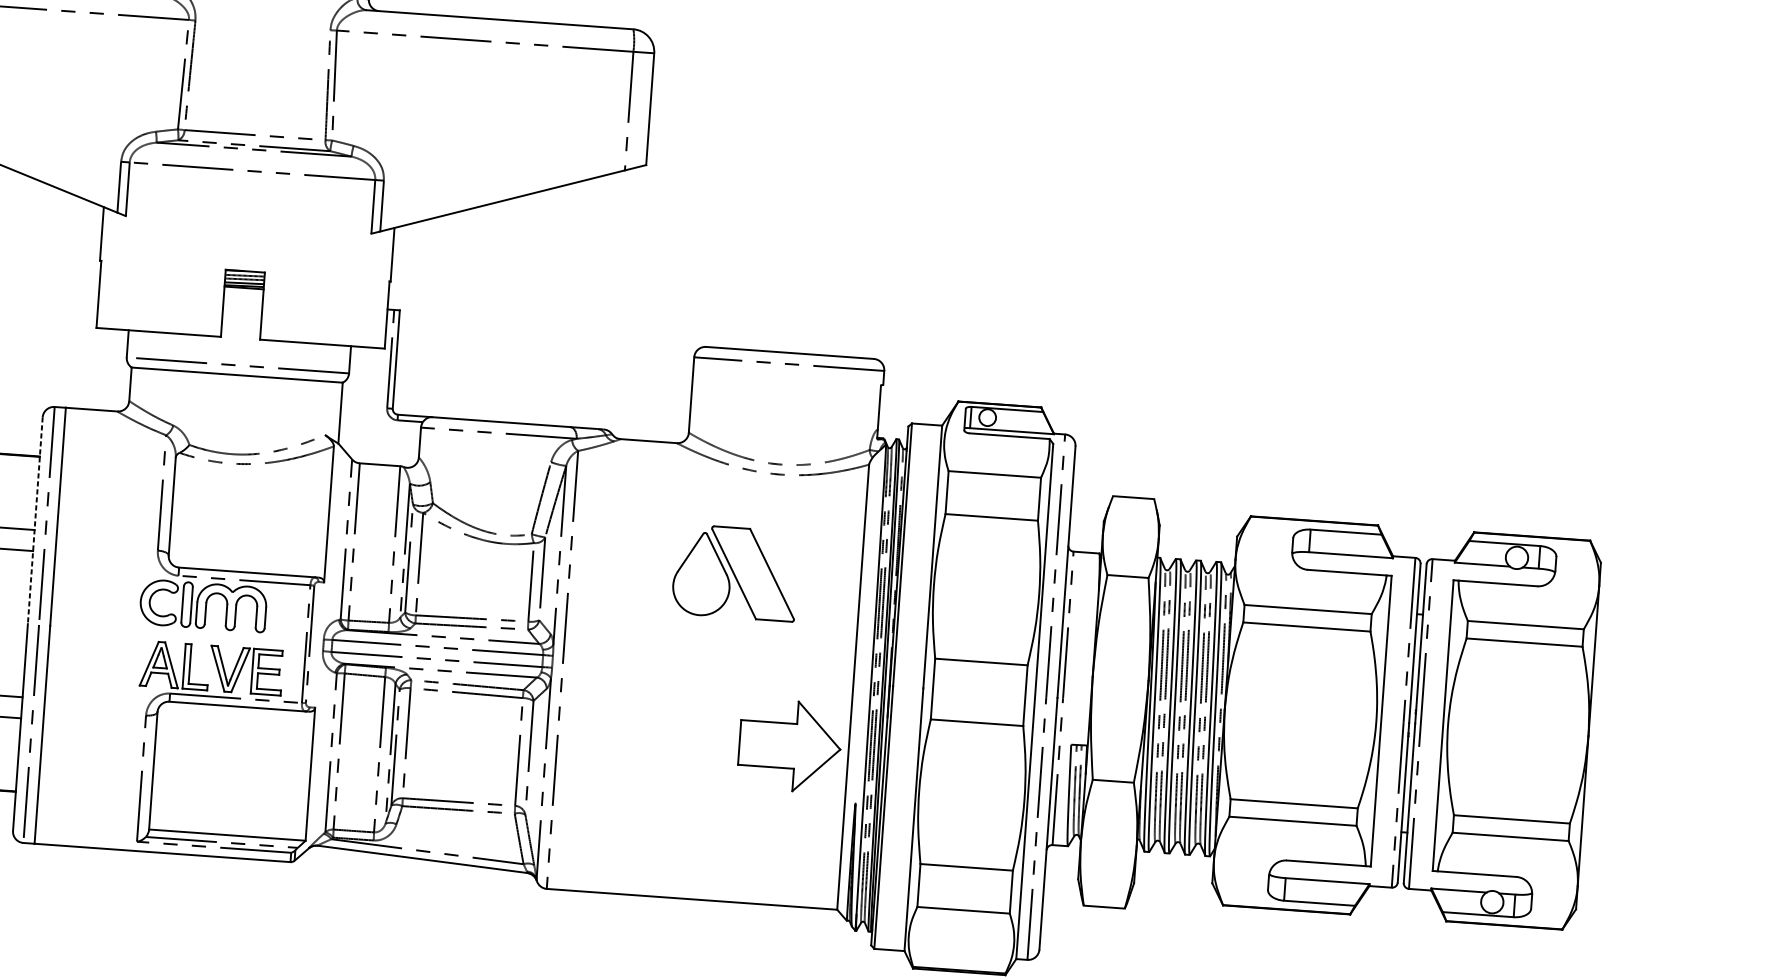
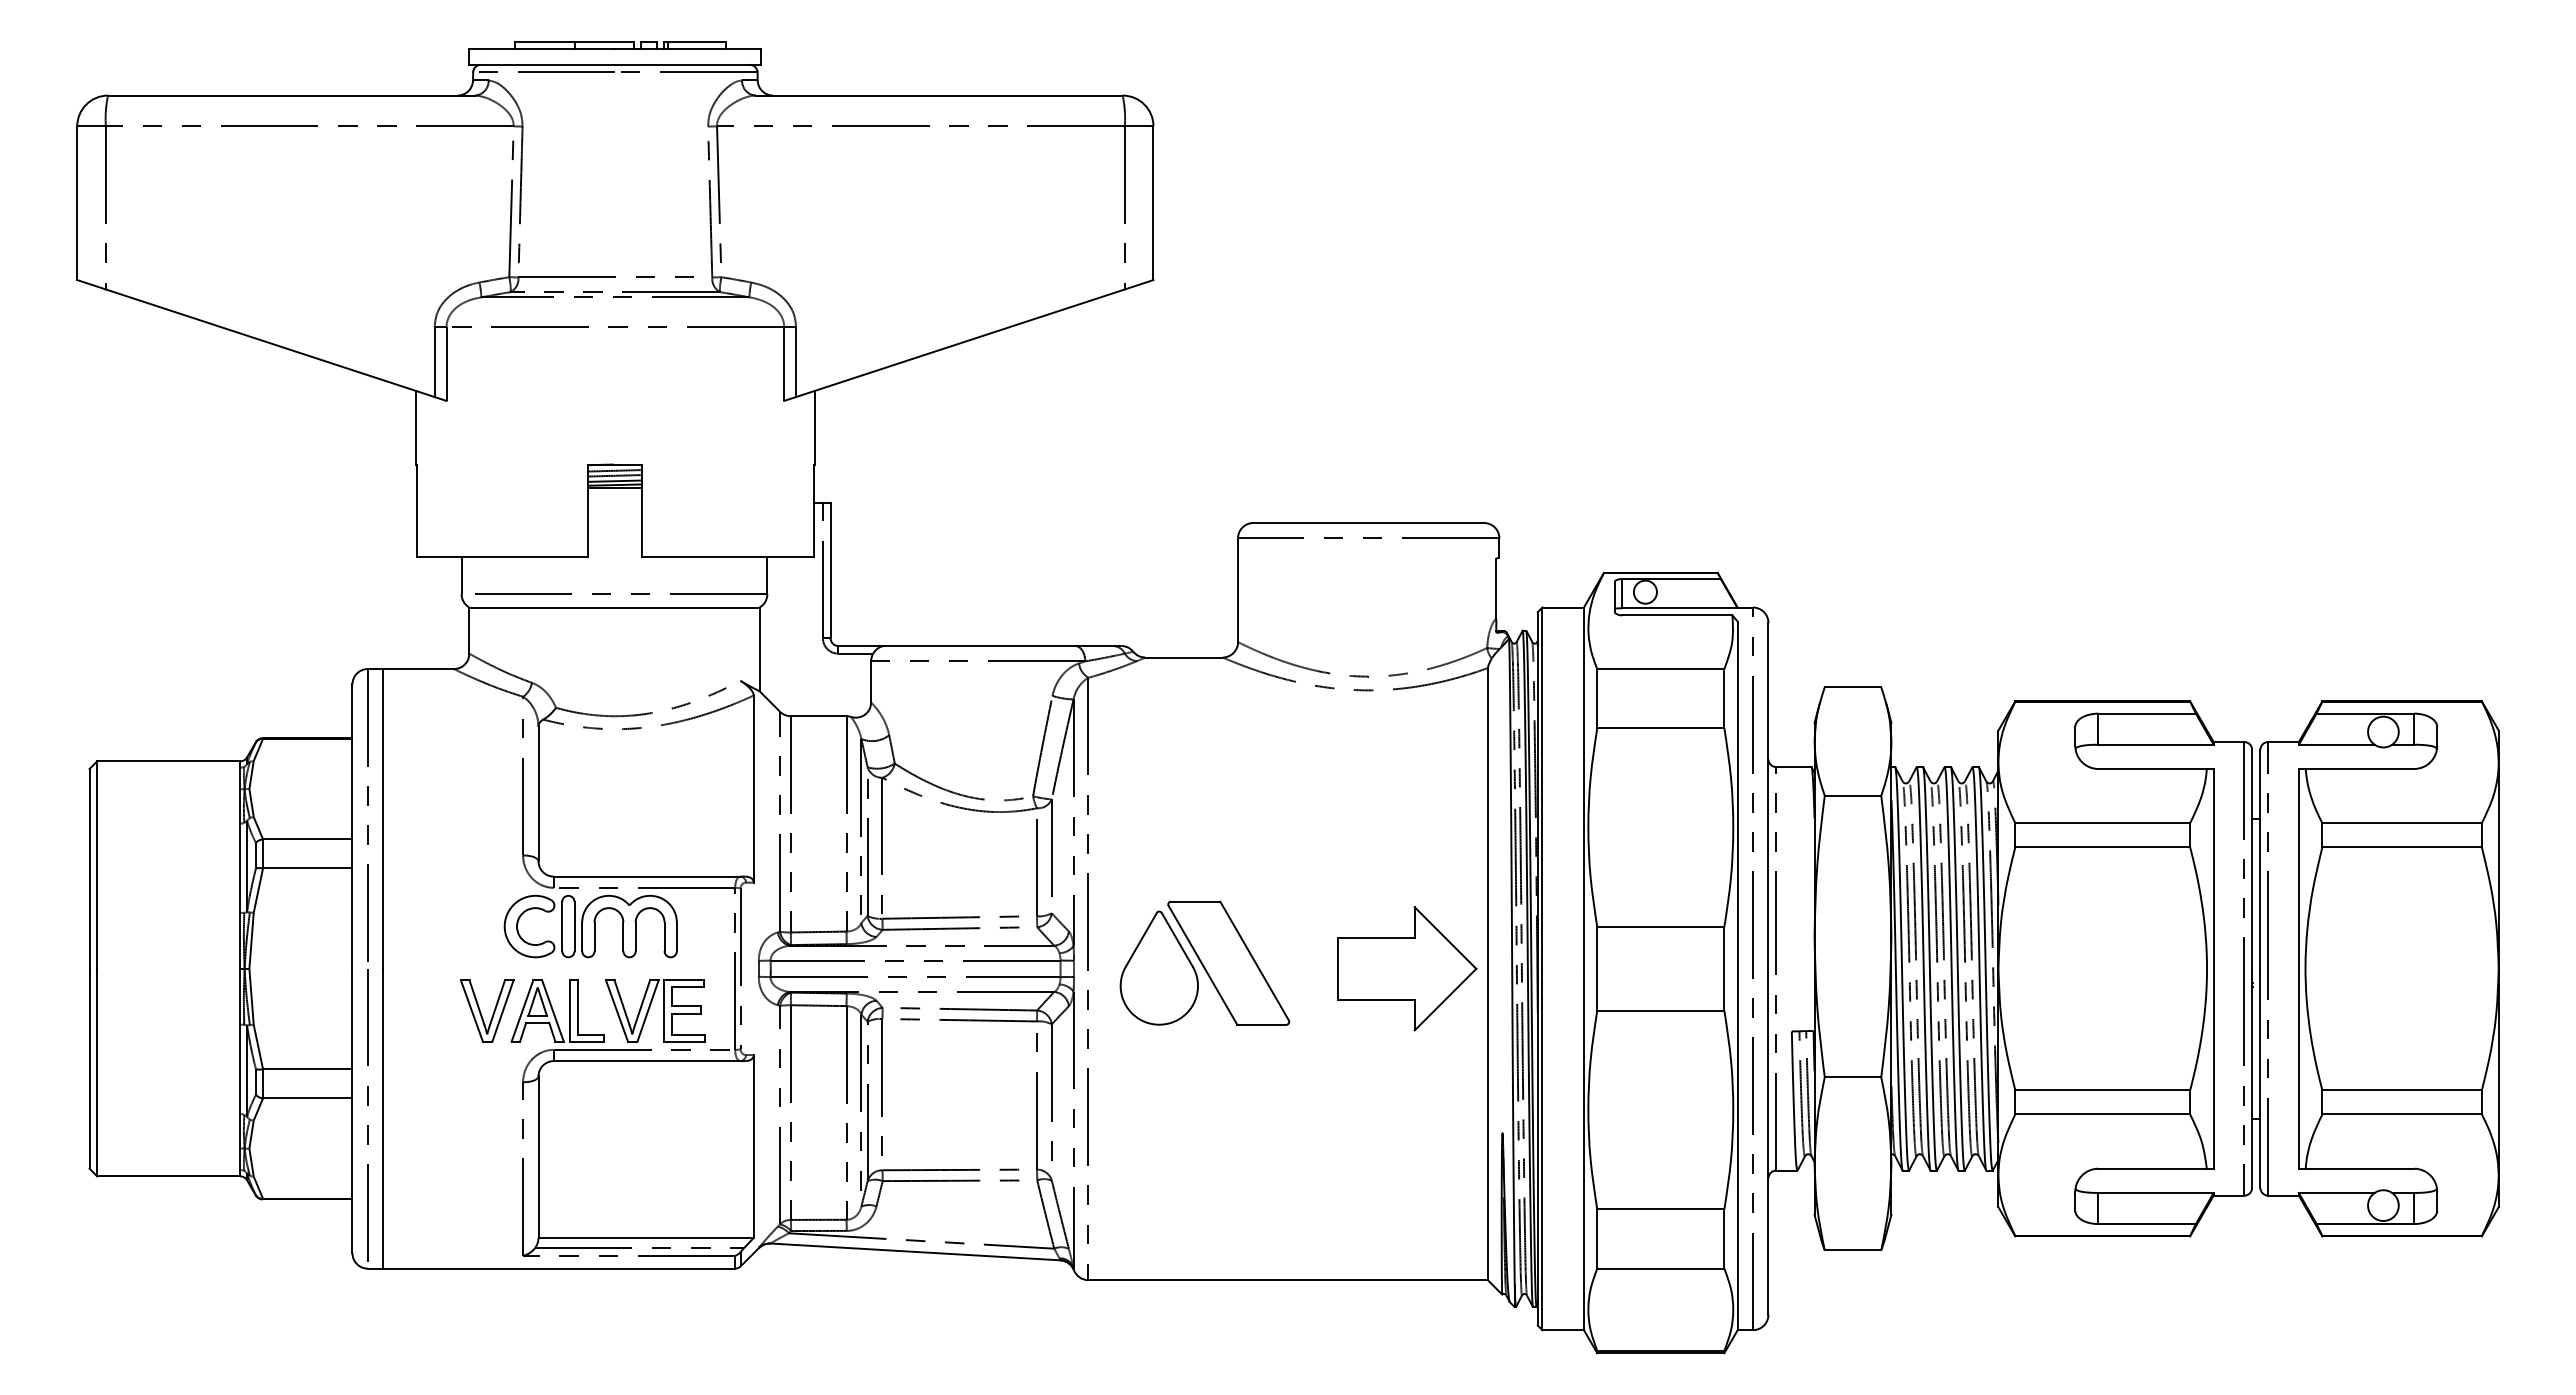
line: (35, 521) -> (352, 827), dashed -> solid
part: (735, 572) -> (1204, 962), moved
part: (123, 661) -> (487, 1010), added
part: (790, 745) -> (1407, 968), moved

